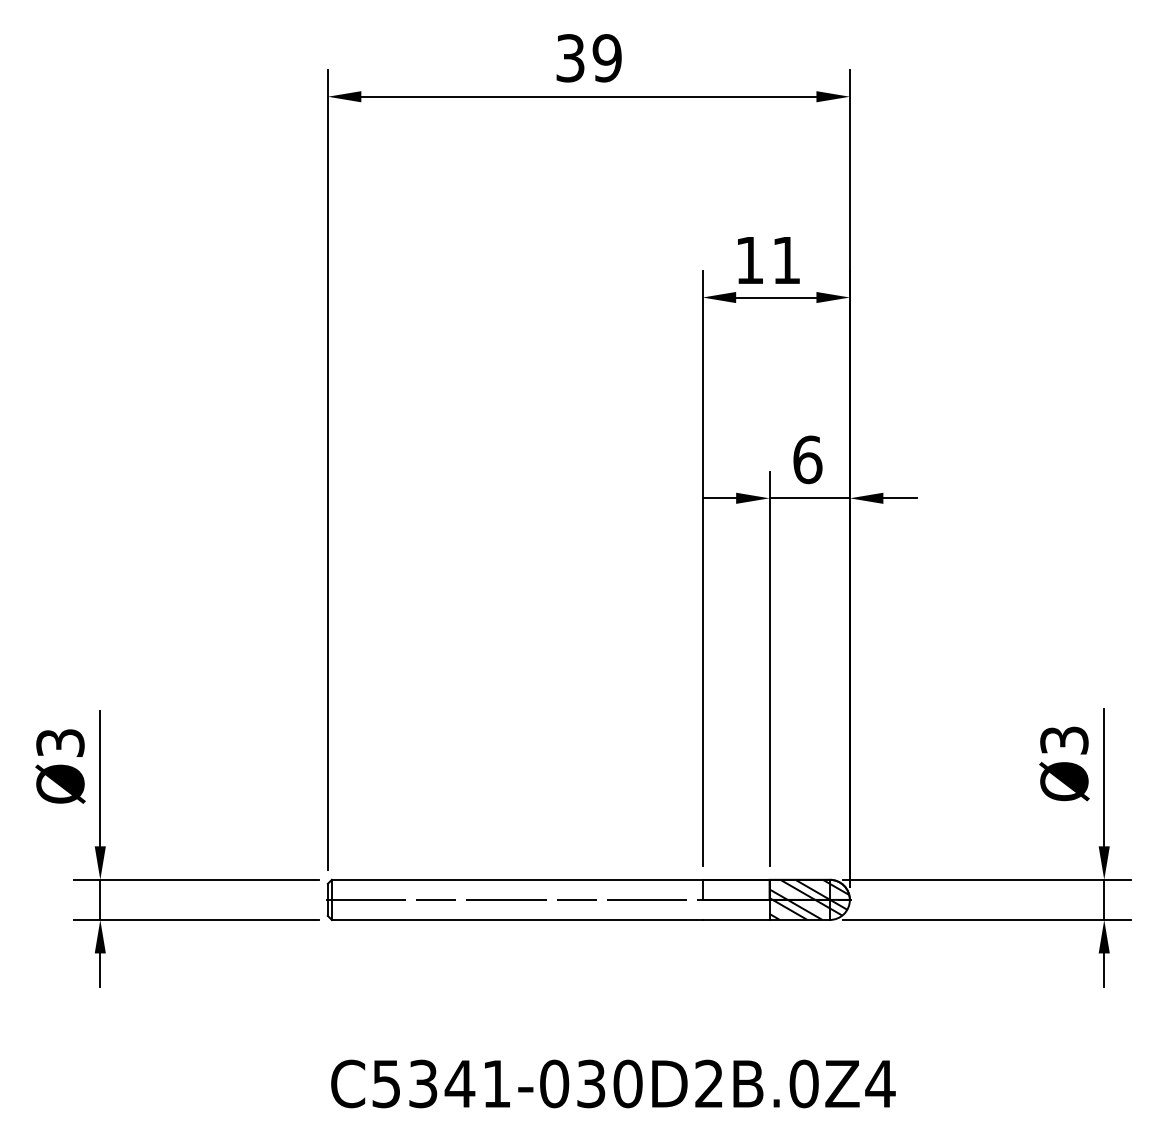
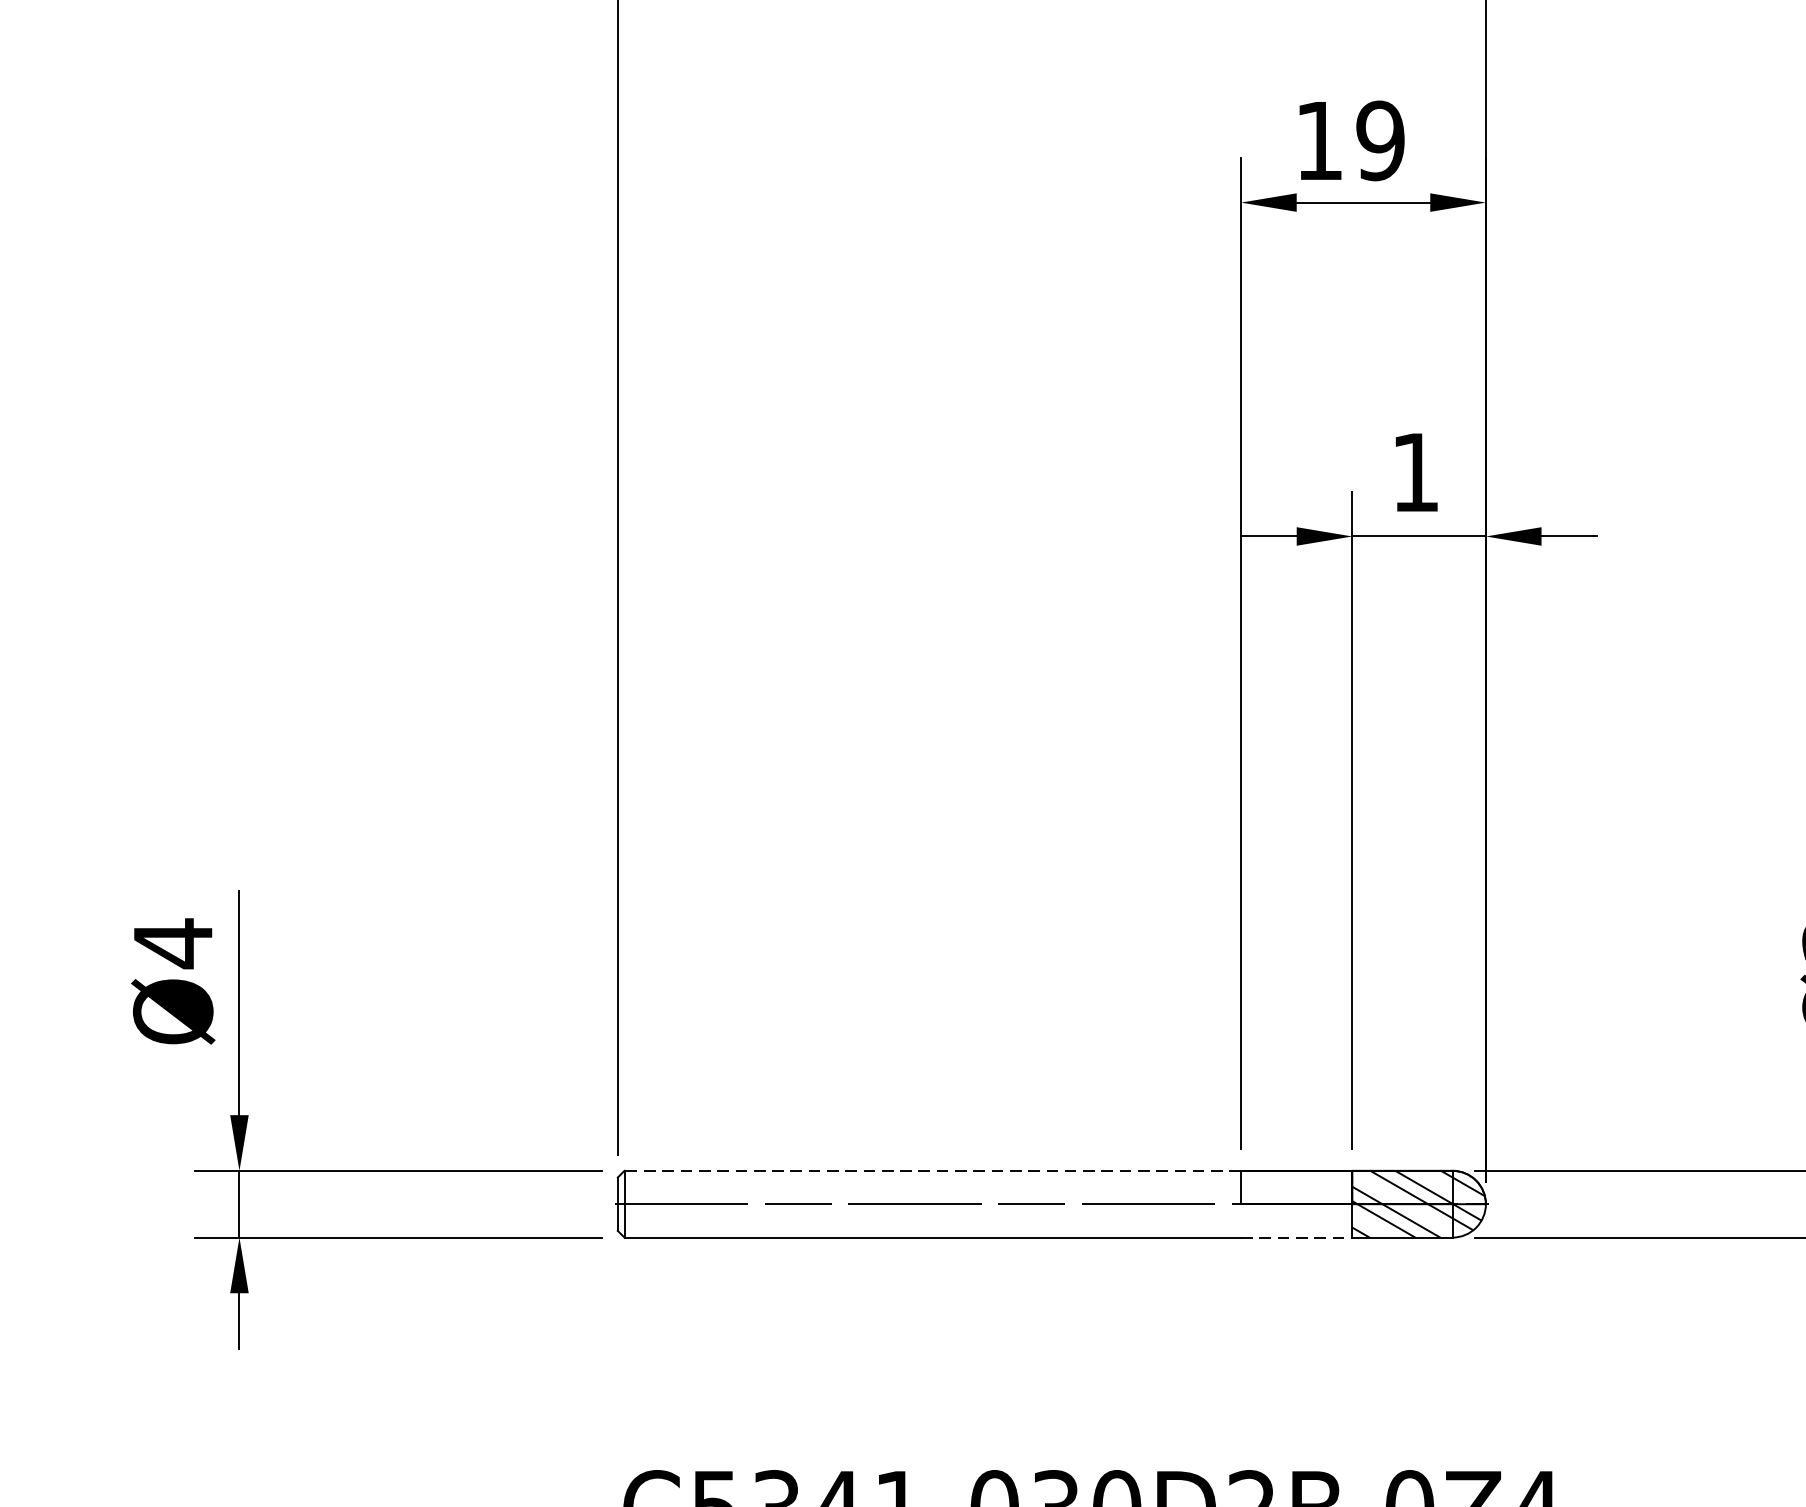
text: (786, 260) -> (1380, 141), 11 -> 19
text: (807, 459) -> (1415, 471), 6 -> 1
text: (60, 743) -> (173, 944), Ø3 -> Ø4
line: (516, 879) -> (931, 1170), solid -> dashed
line: (736, 919) -> (1297, 1236), solid -> dashed

